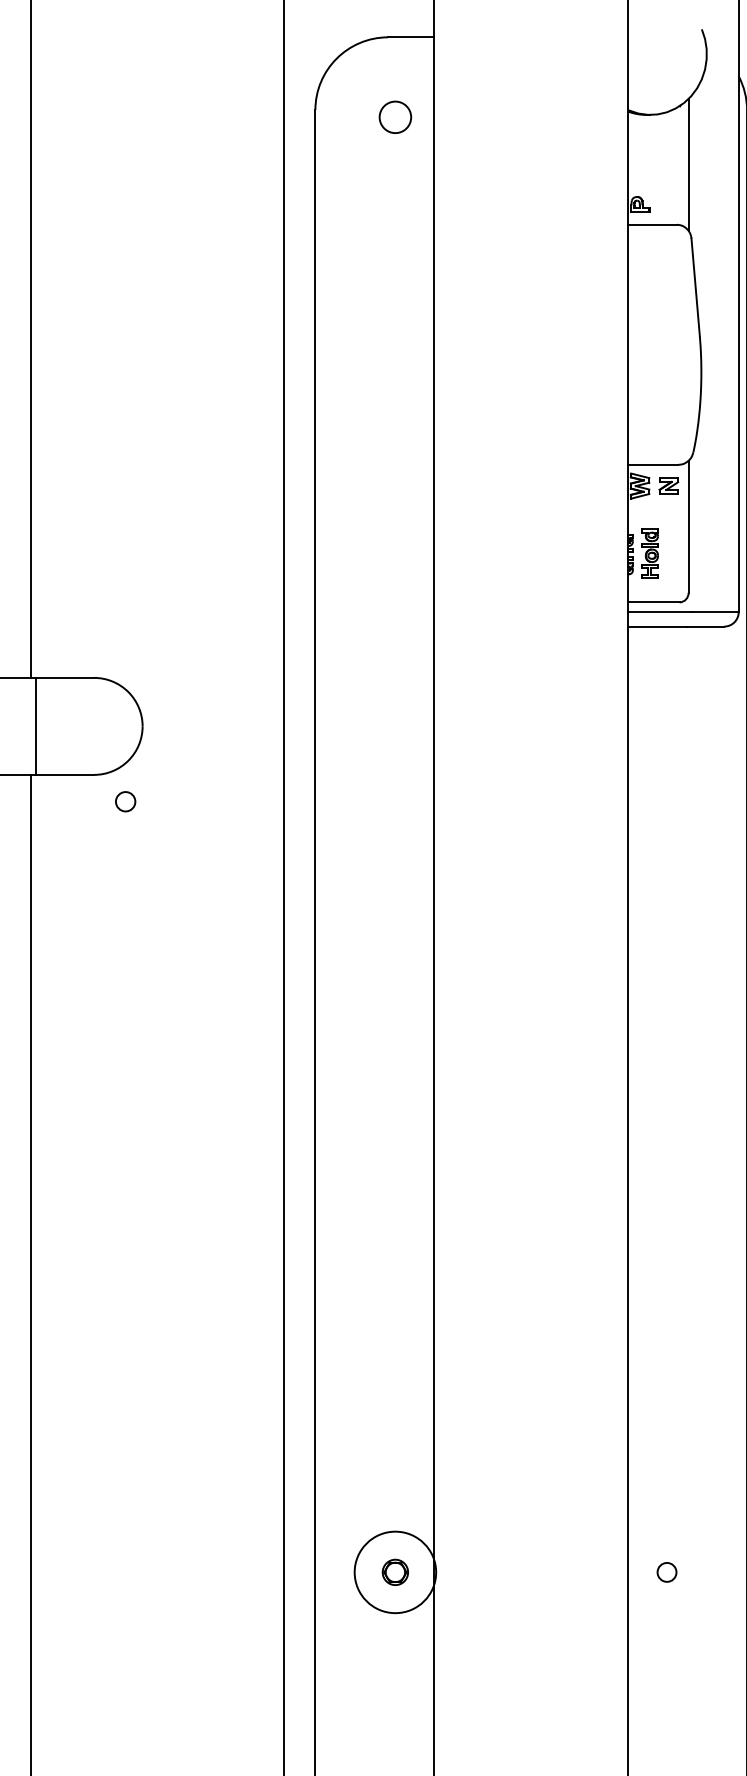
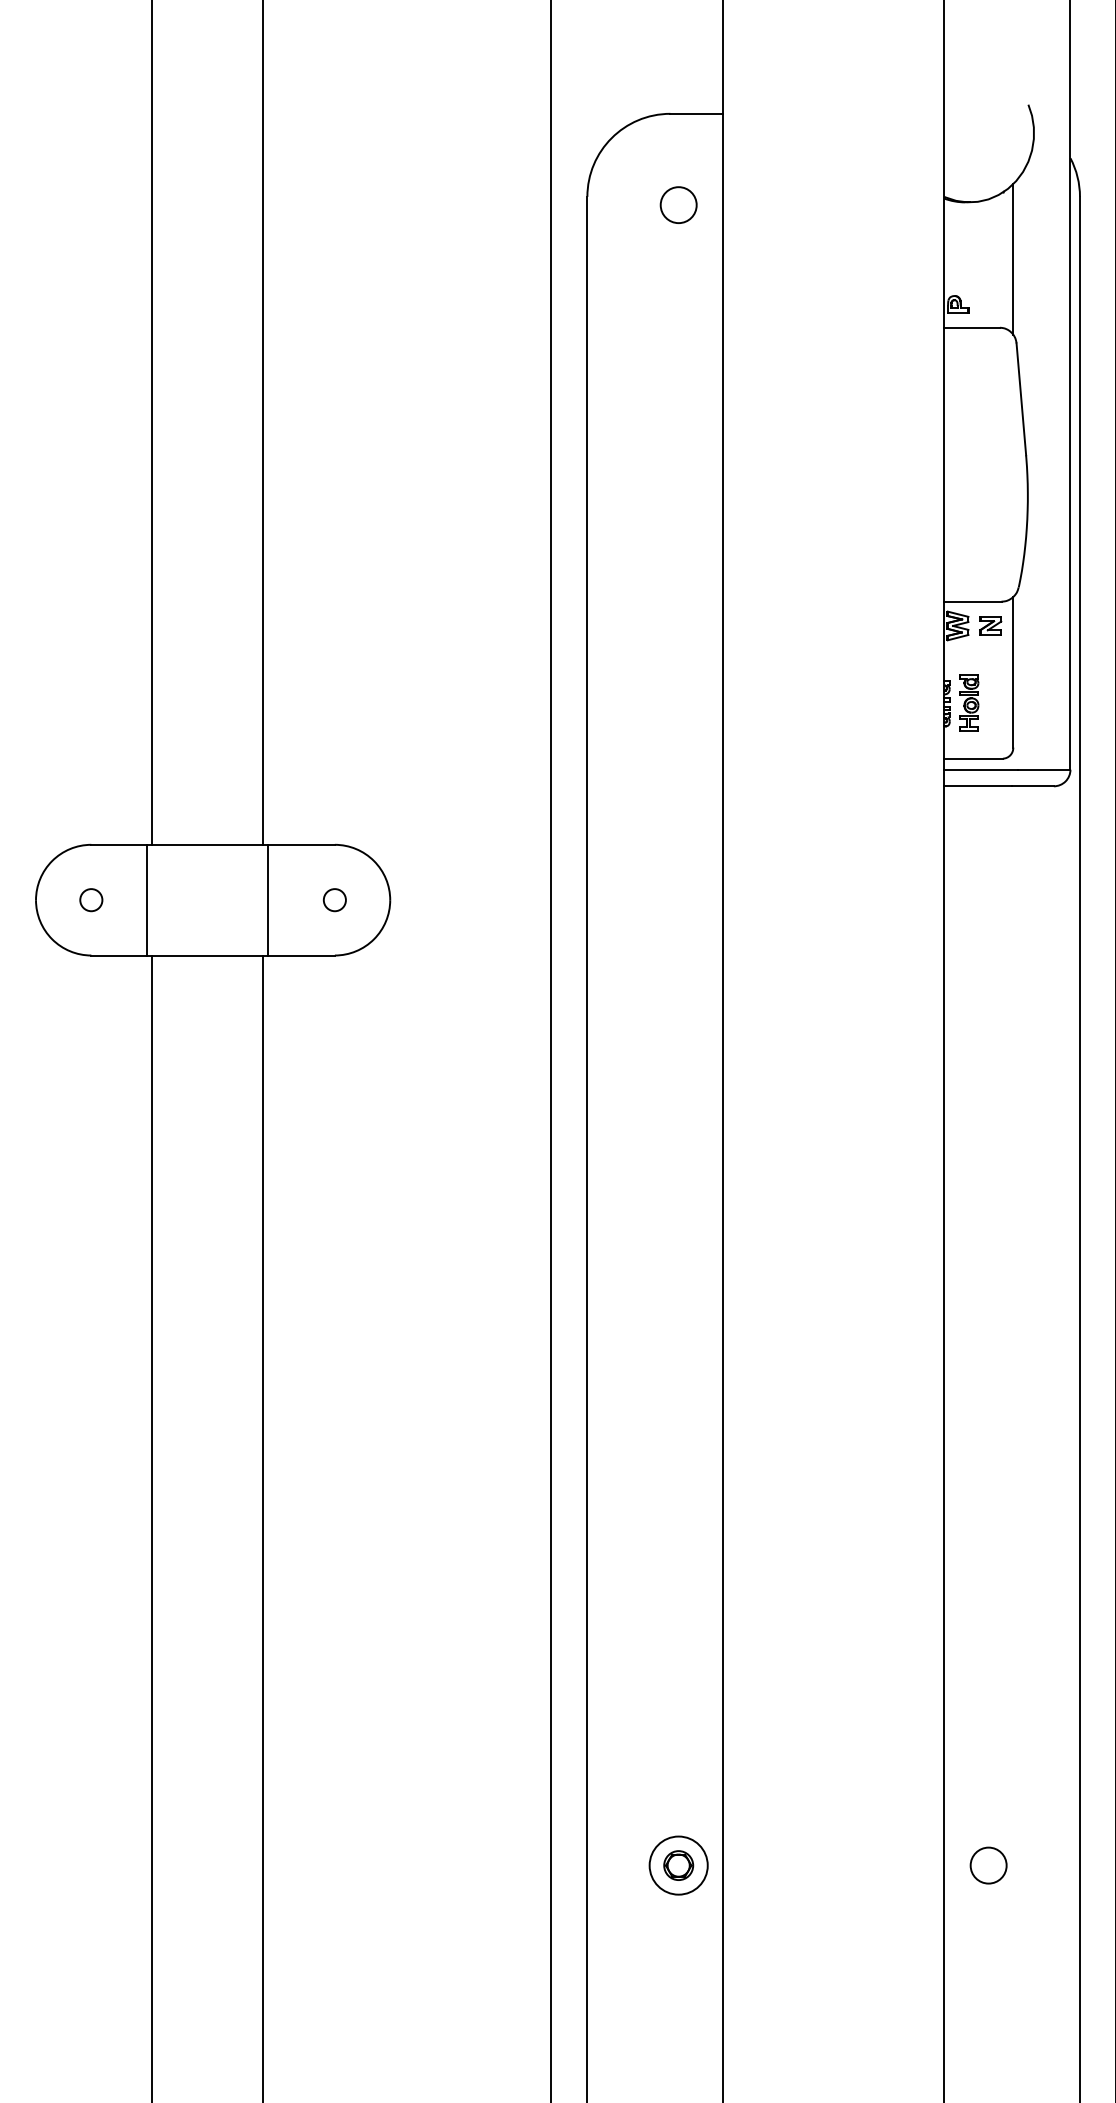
circle: (125, 802) -> (334, 900), moved
circle: (395, 1572) -> (678, 1865), size x0.62
circle: (666, 1572) -> (988, 1865), size x1.67

